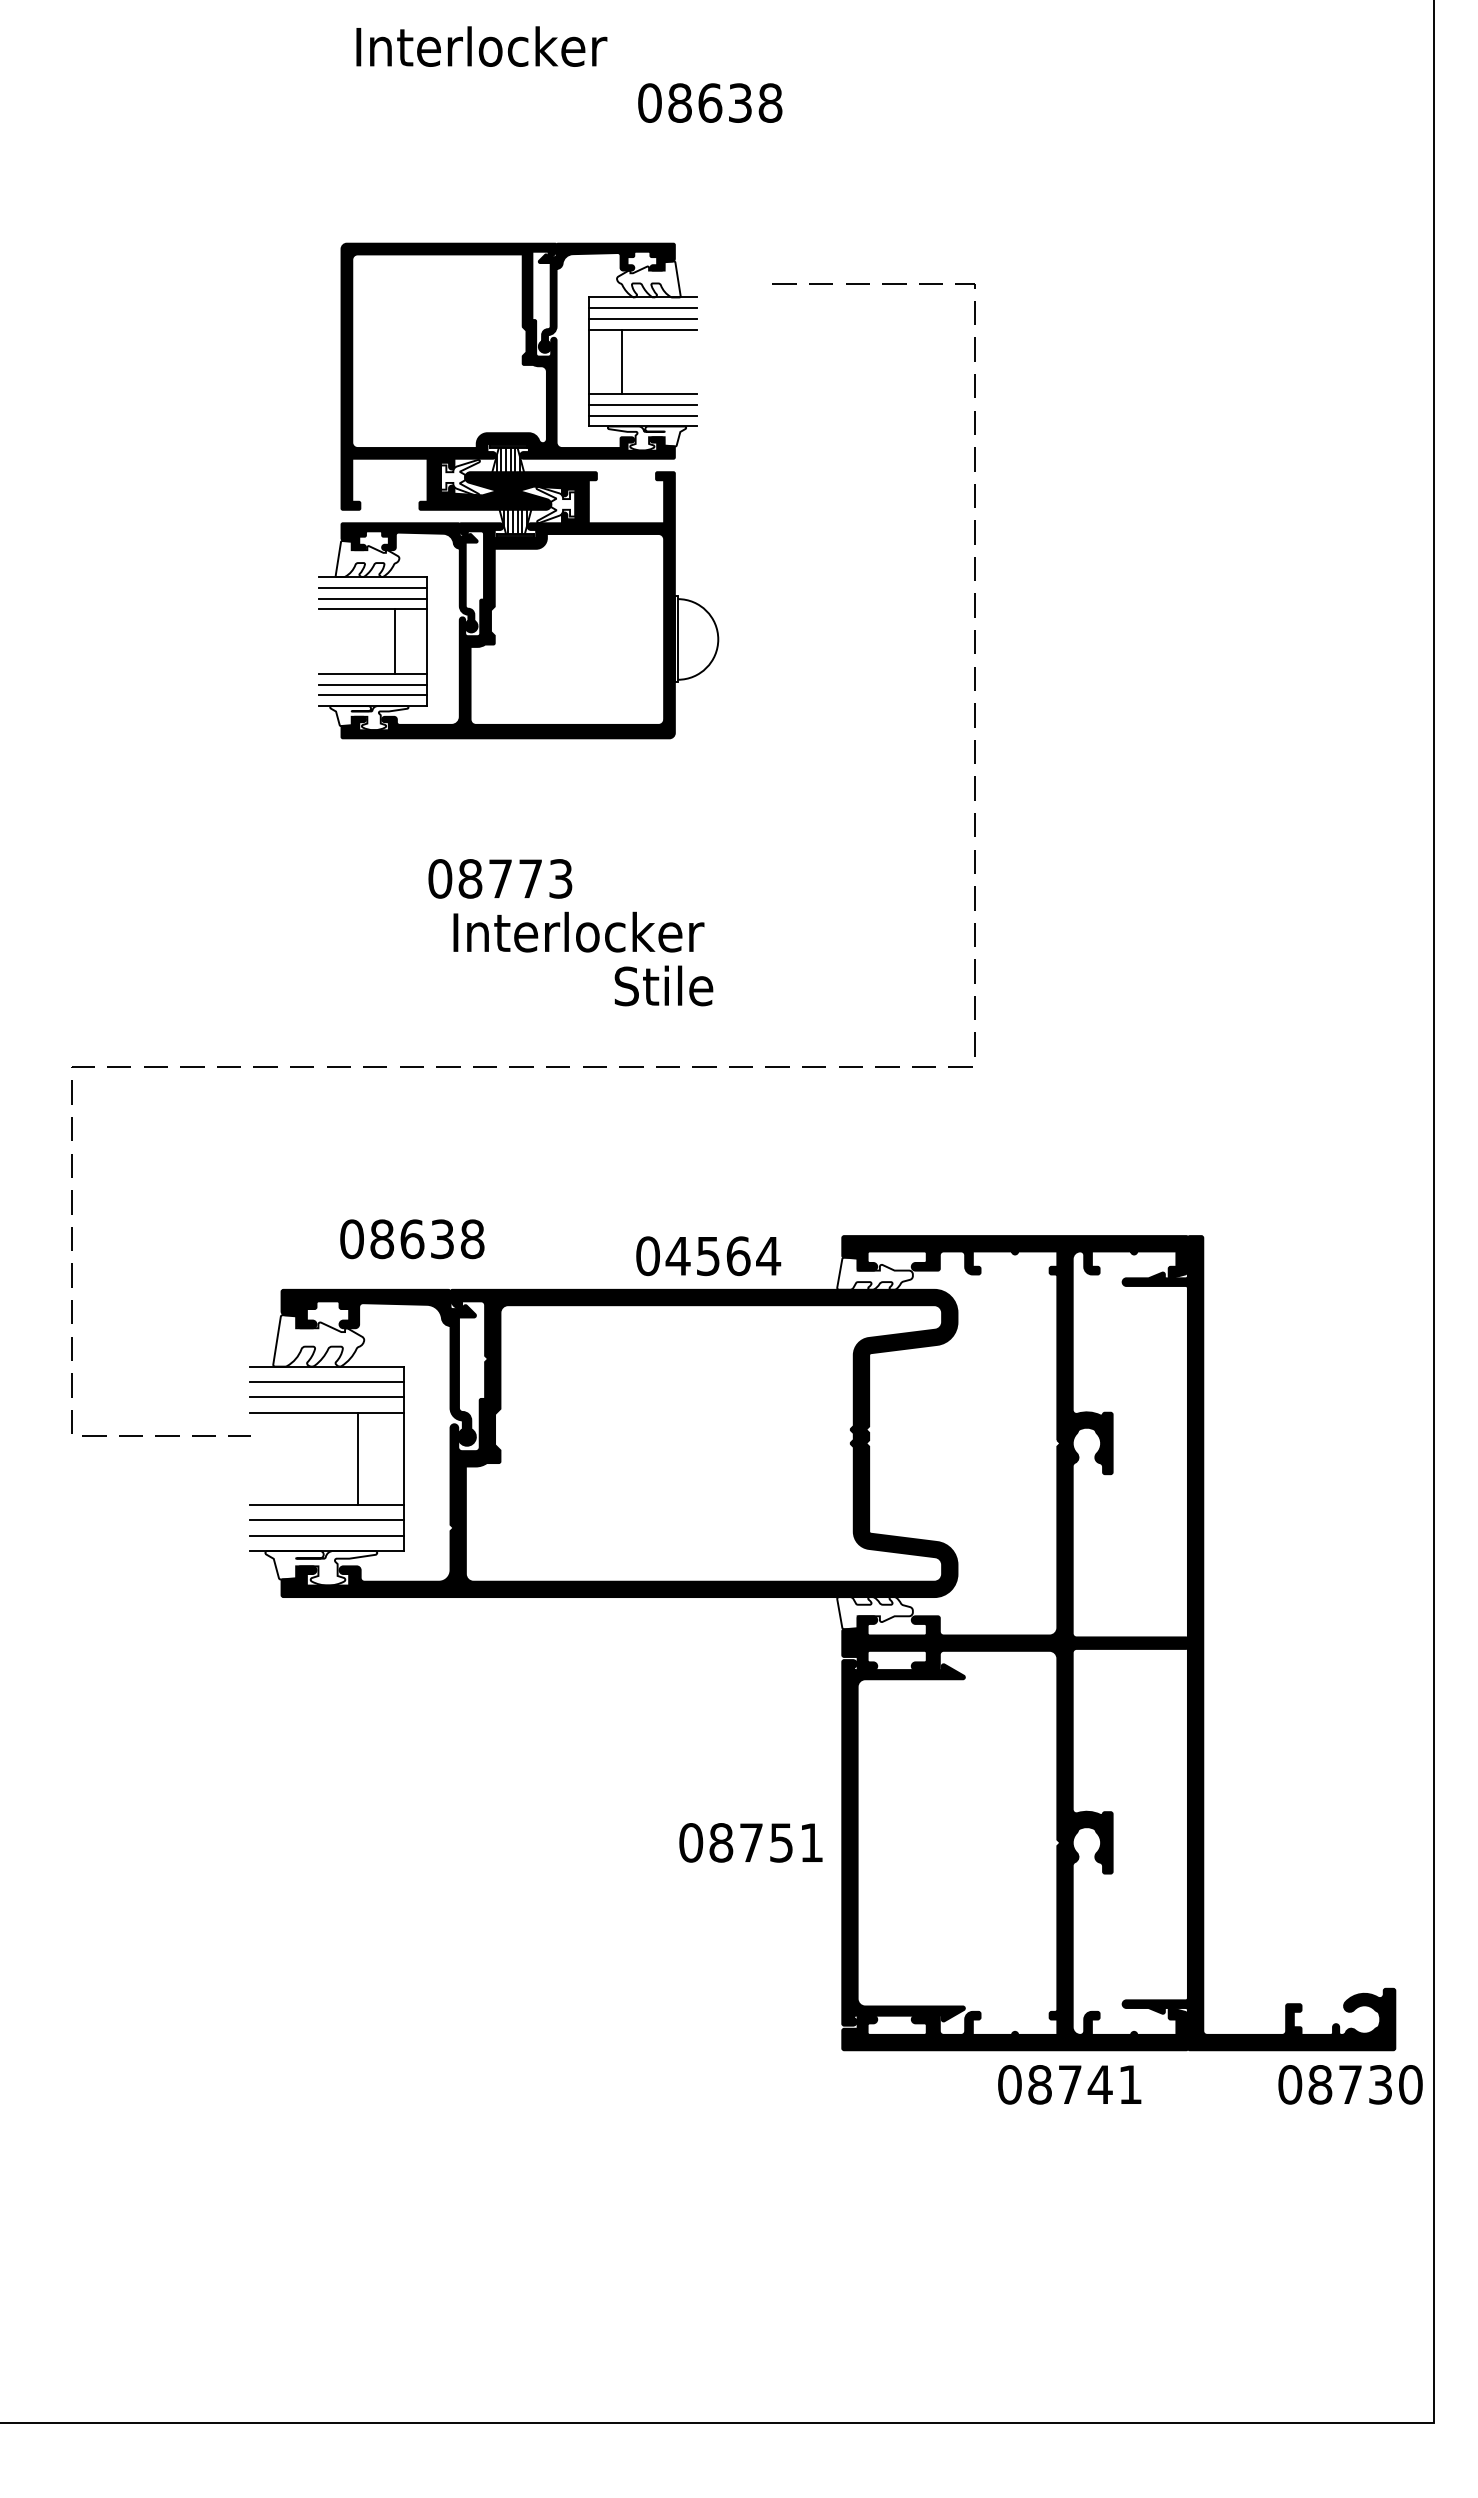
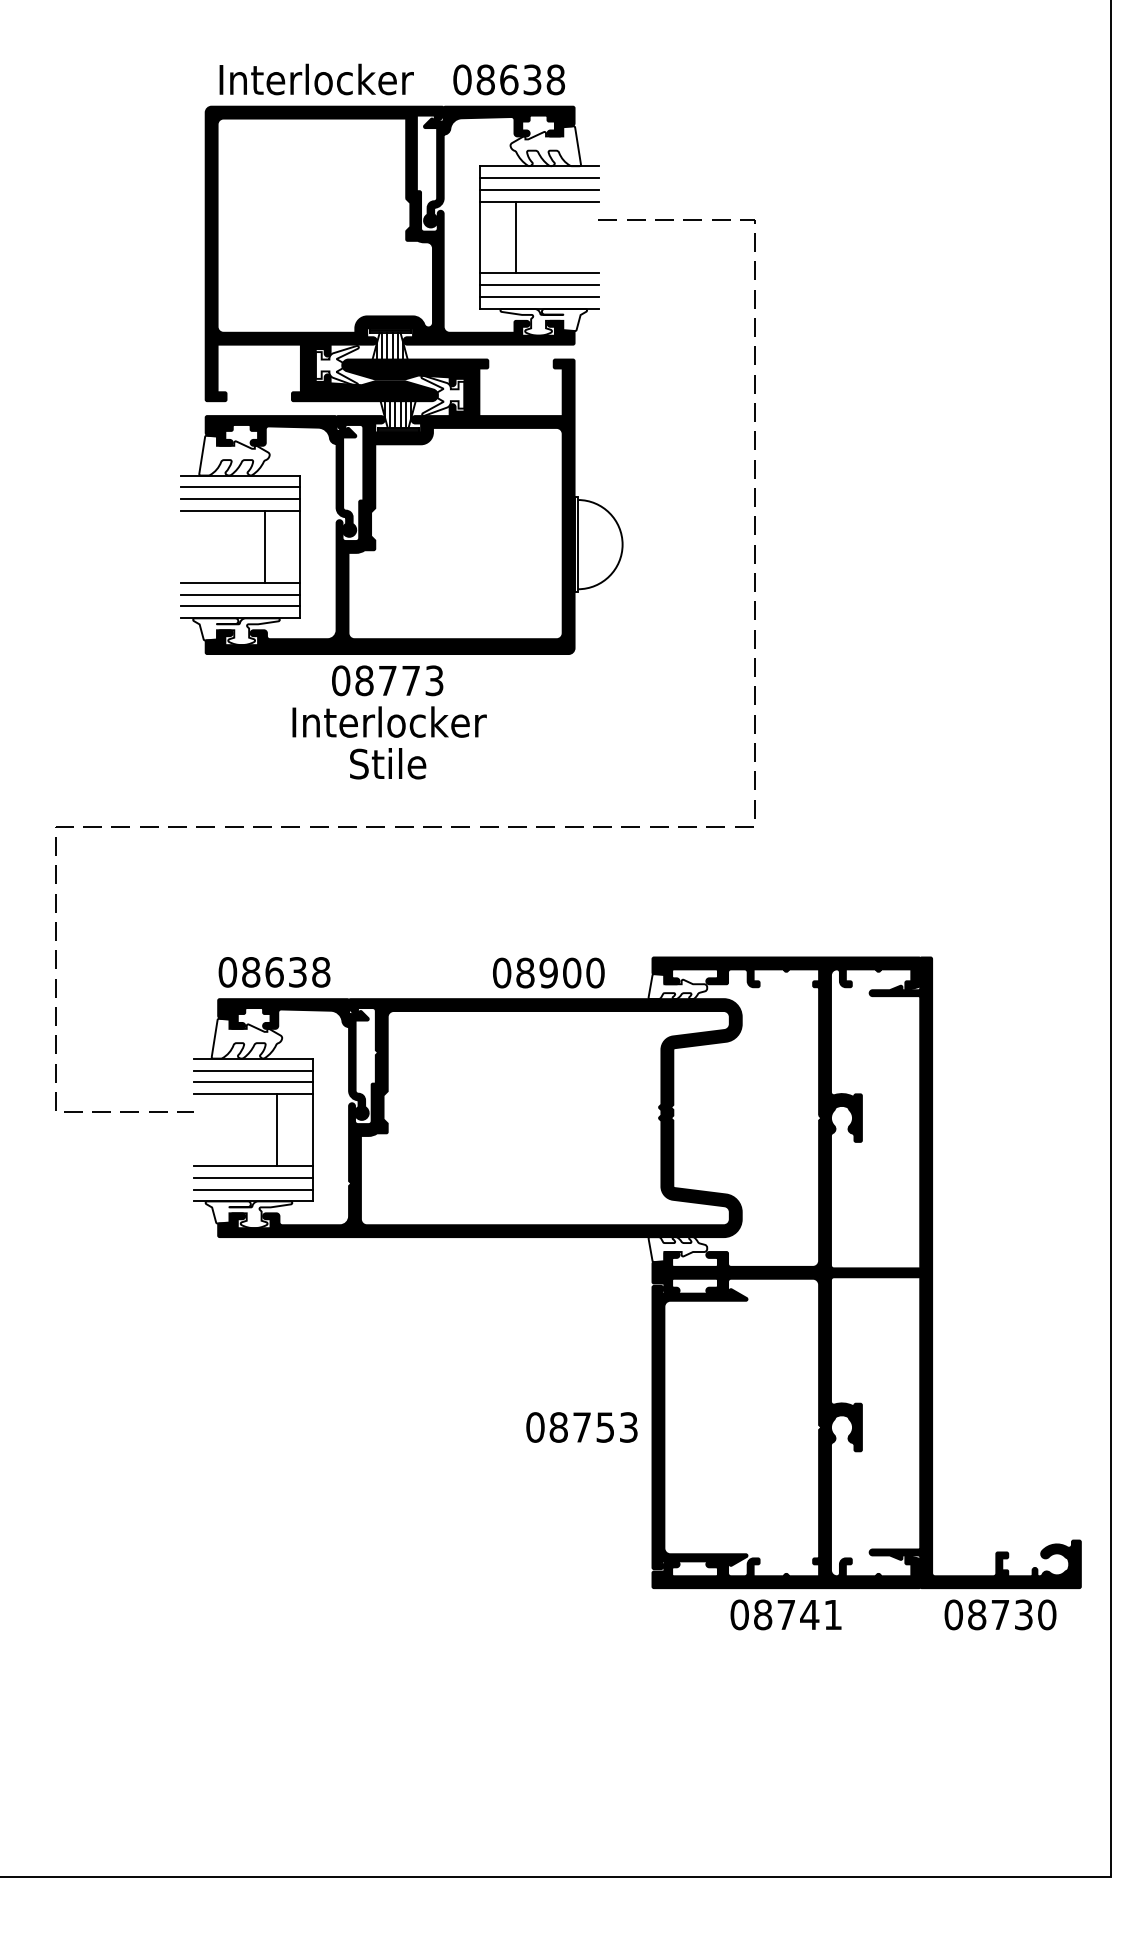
text: (481, 46) -> (316, 79), moved
text: (710, 102) -> (509, 79), moved
part: (518, 490) -> (401, 379), size x1.43
text: (578, 931) -> (389, 721), moved
text: (663, 985) -> (387, 763), moved
text: (412, 1239) -> (274, 972), moved
text: (723, 1256) -> (560, 973), 04564 -> 08900
text: (811, 1842) -> (628, 1427), 08751 -> 08753
text: (1069, 2084) -> (785, 1614), moved
text: (1350, 2084) -> (1000, 1614), moved

